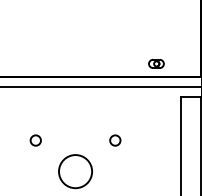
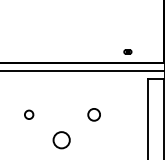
part: (156, 63) -> (127, 51), size x0.6
circle: (115, 140) -> (94, 114), size x1.4
circle: (75, 171) -> (61, 140), size x0.6

